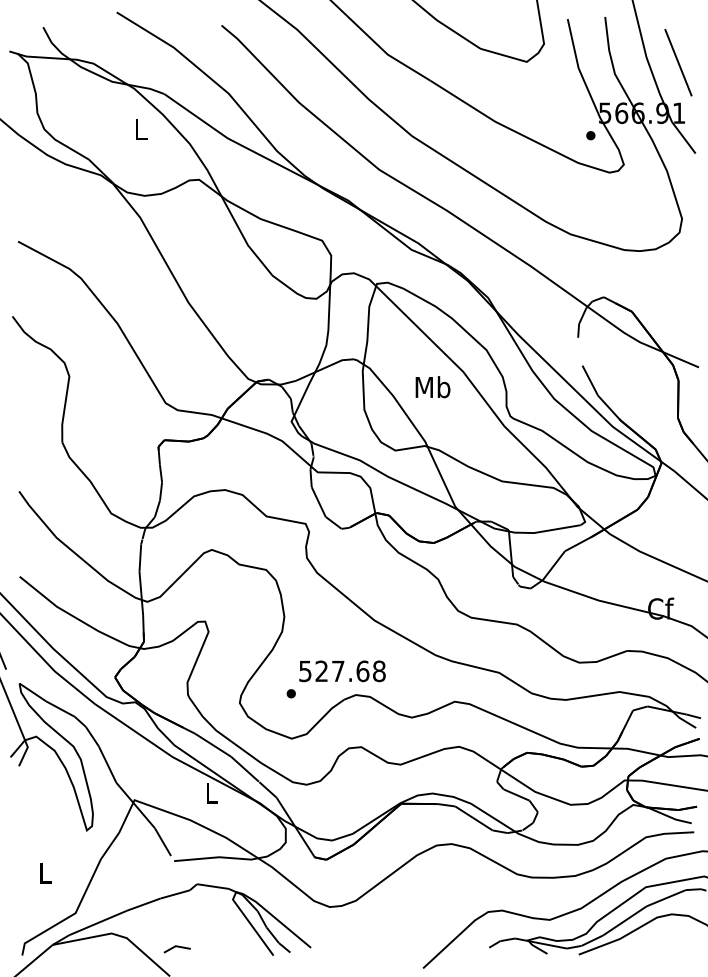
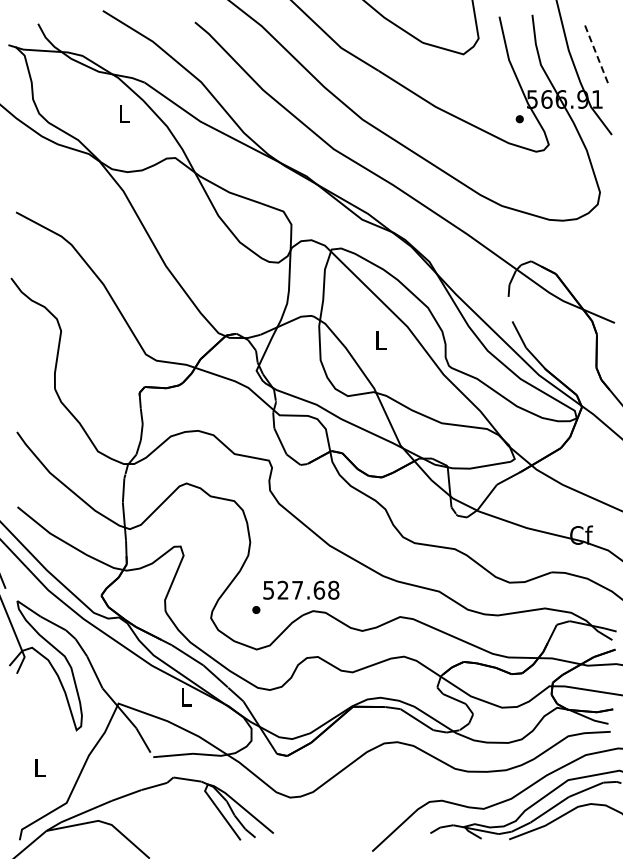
line: (678, 63) -> (596, 55), solid -> dashed
text: (432, 387) -> (380, 340), Mb -> L
line: (175, 947) -> (154, 833), removed

